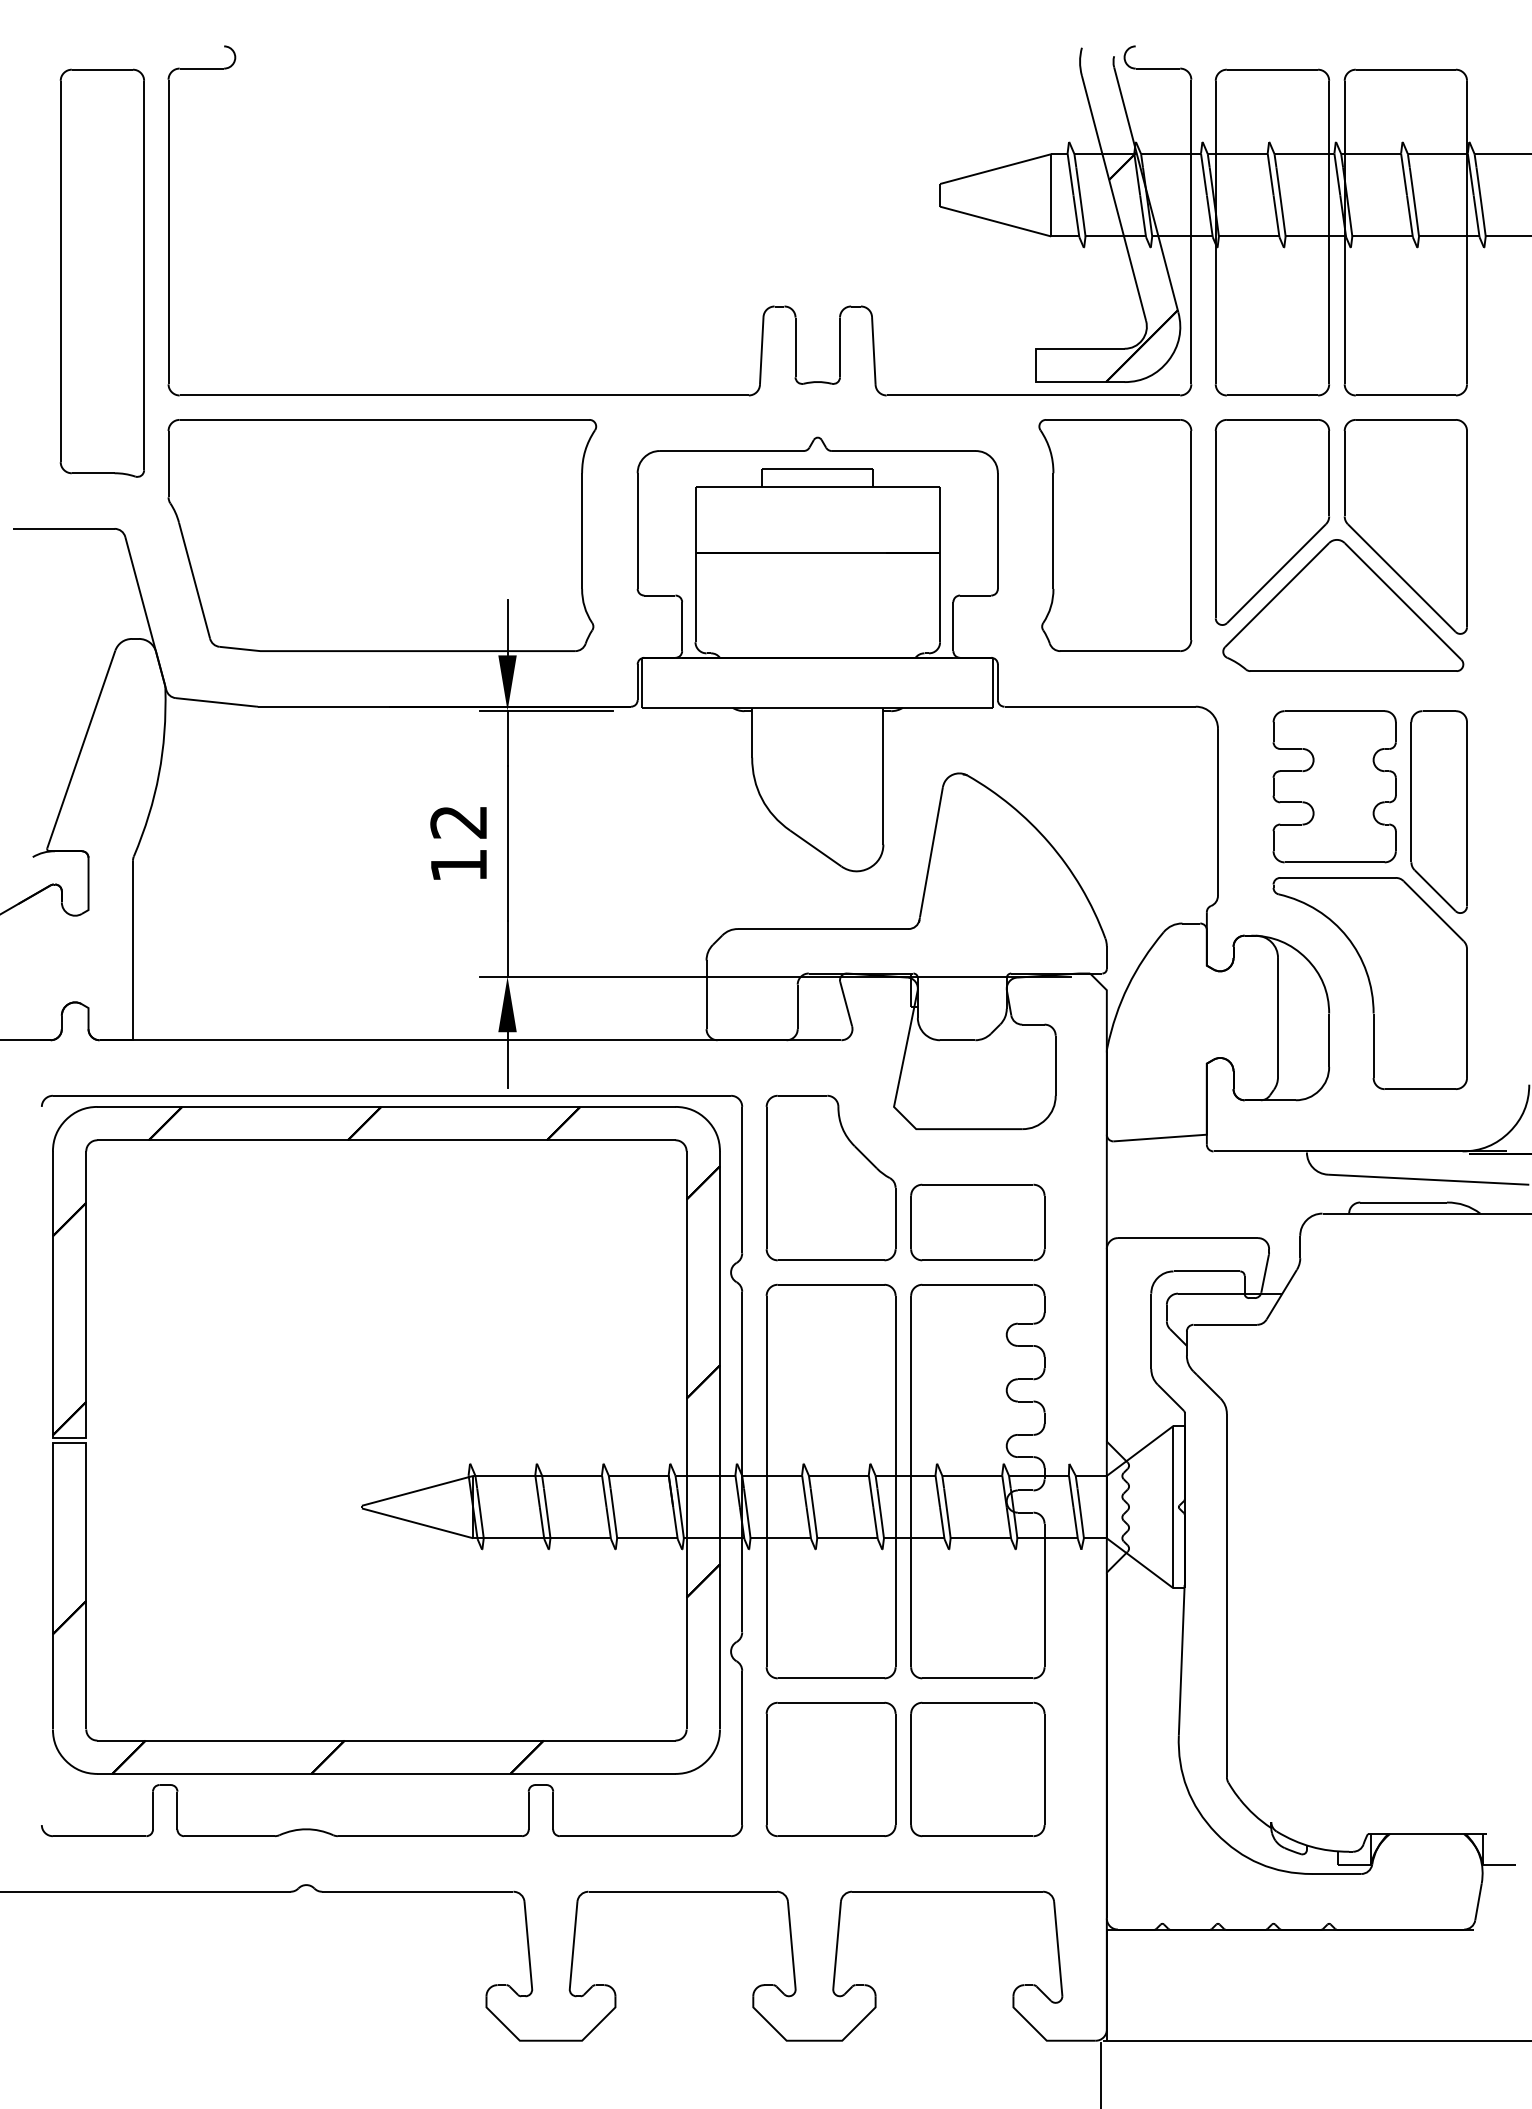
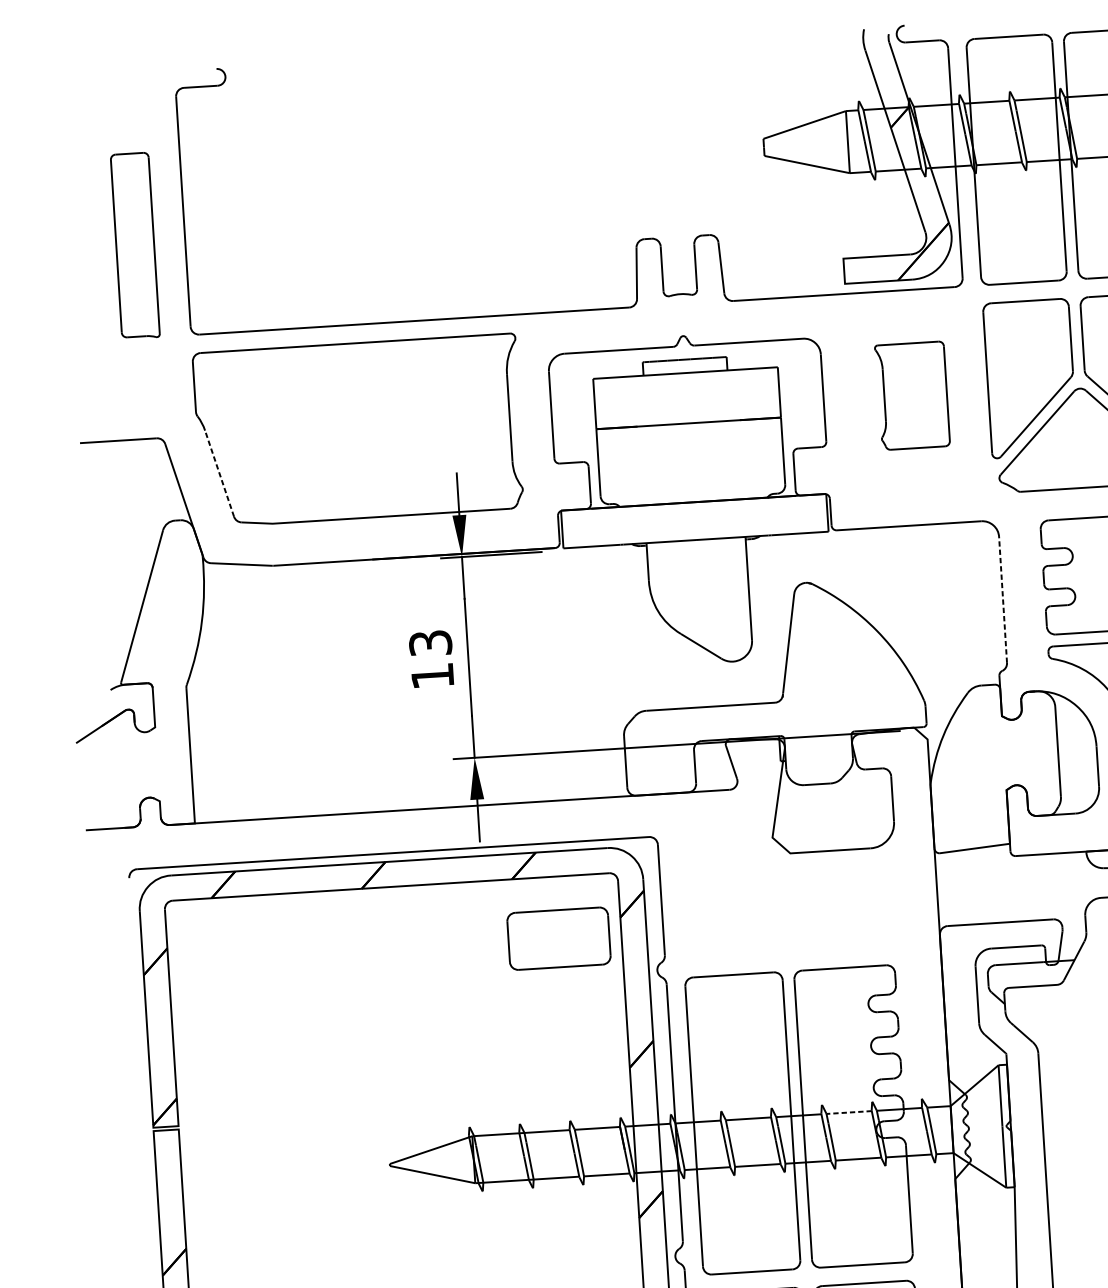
part: (101, 272) -> (134, 245), size x0.6
part: (1115, 535) -> (912, 395), size x0.6
line: (194, 580) -> (219, 473), solid -> dashed
line: (1217, 811) -> (1002, 599), solid -> dashed
text: (458, 821) -> (430, 642), 12 -> 13
part: (830, 1178) -> (727, 894), removed
part: (977, 1222) -> (558, 938), moved
line: (972, 1476) -> (849, 1112), solid -> dashed

